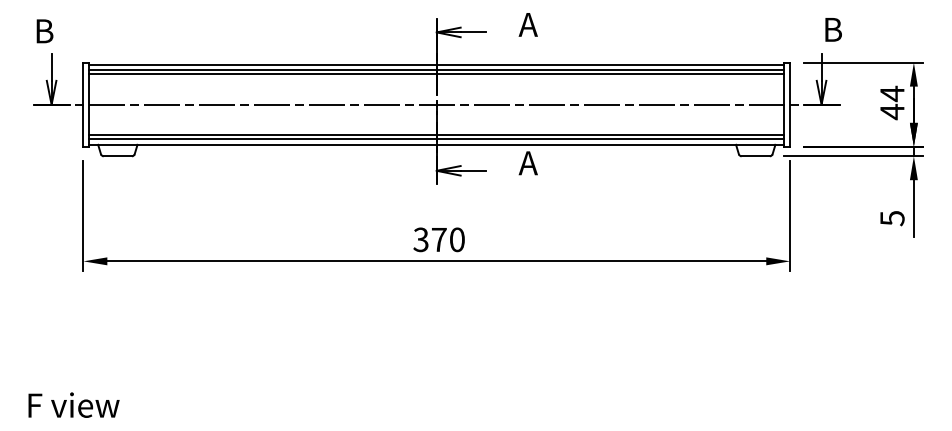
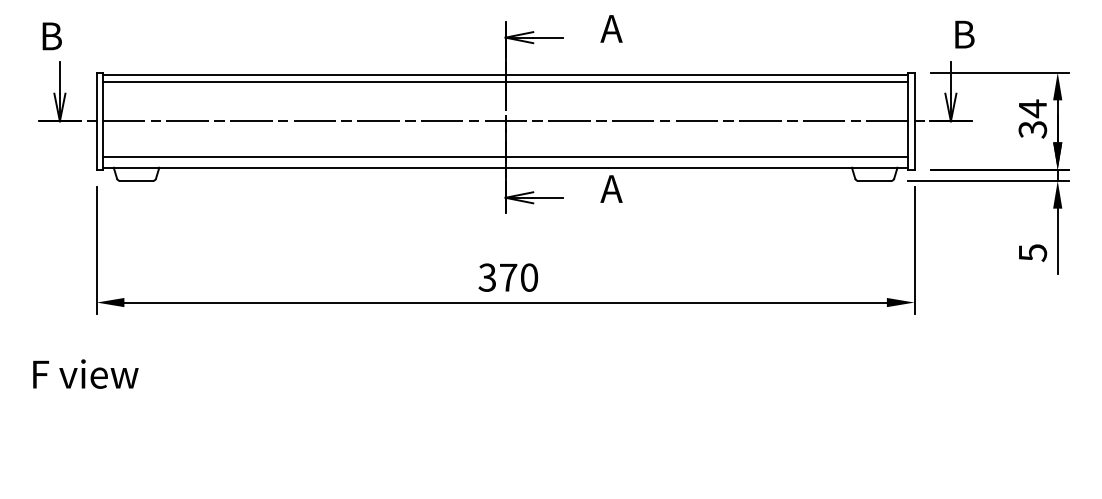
line: (436, 74) -> (505, 86), removed
text: (892, 111) -> (1032, 129), 44 -> 34
line: (436, 139) -> (505, 161), removed
text: (73, 404) -> (85, 373), moved

